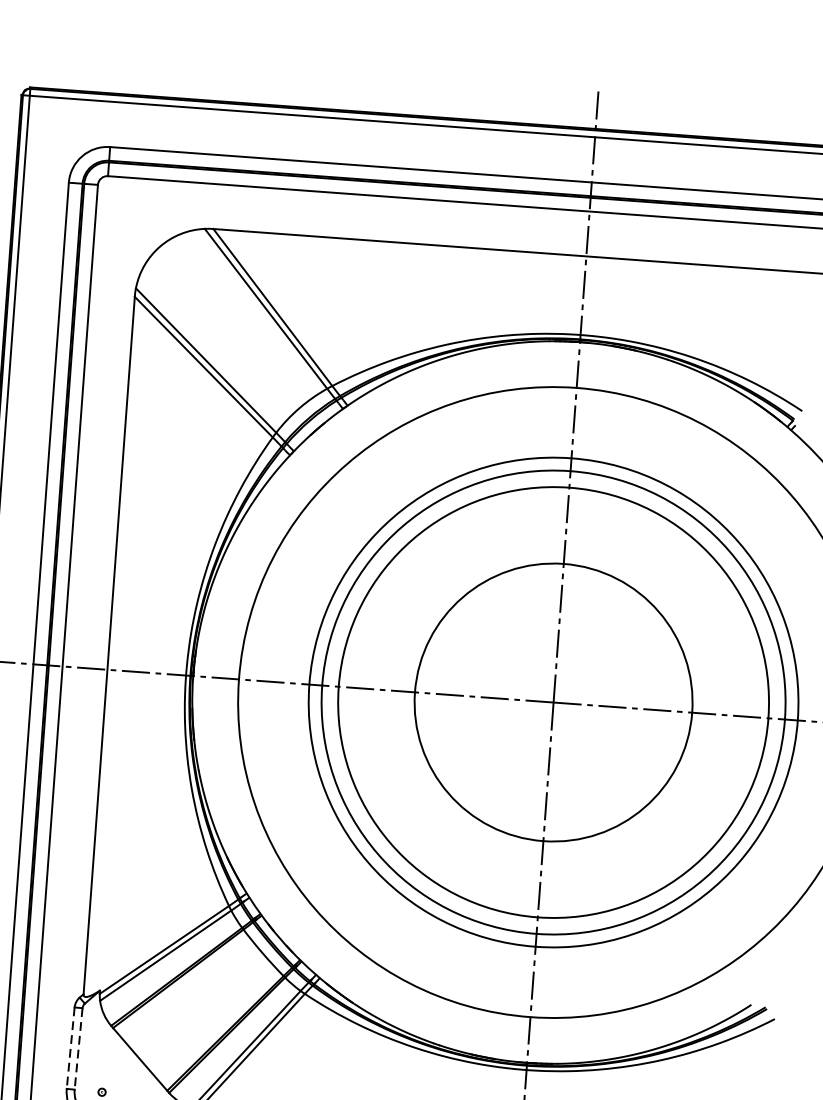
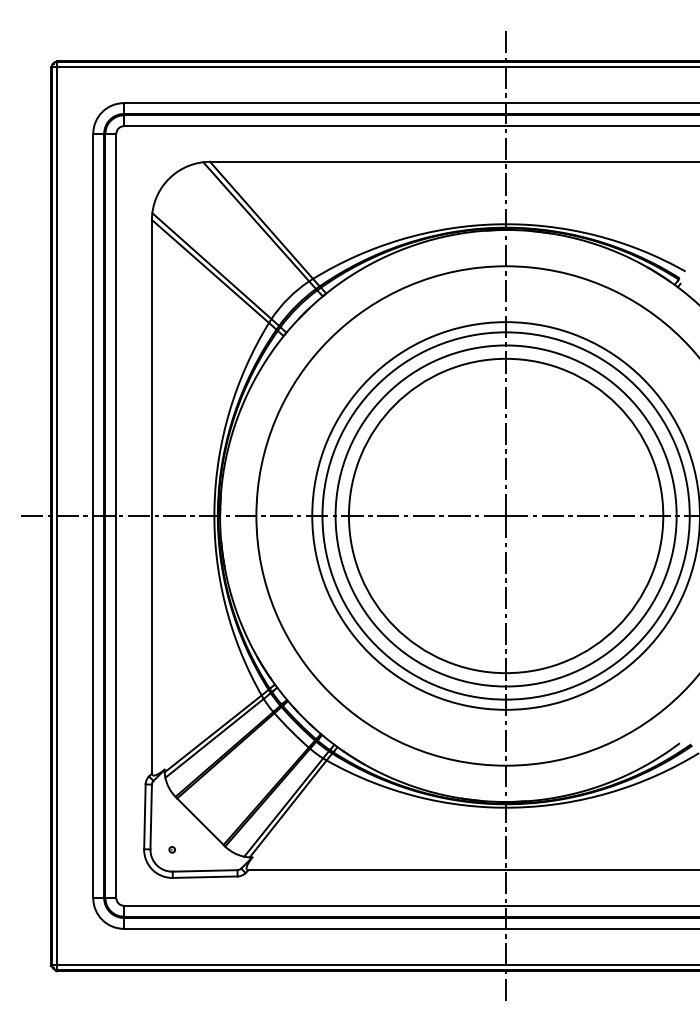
circle: (552, 701) -> (505, 515), size x1.43
line: (70, 1048) -> (144, 817), dashed -> solid
line: (78, 1049) -> (151, 817), dashed -> solid

